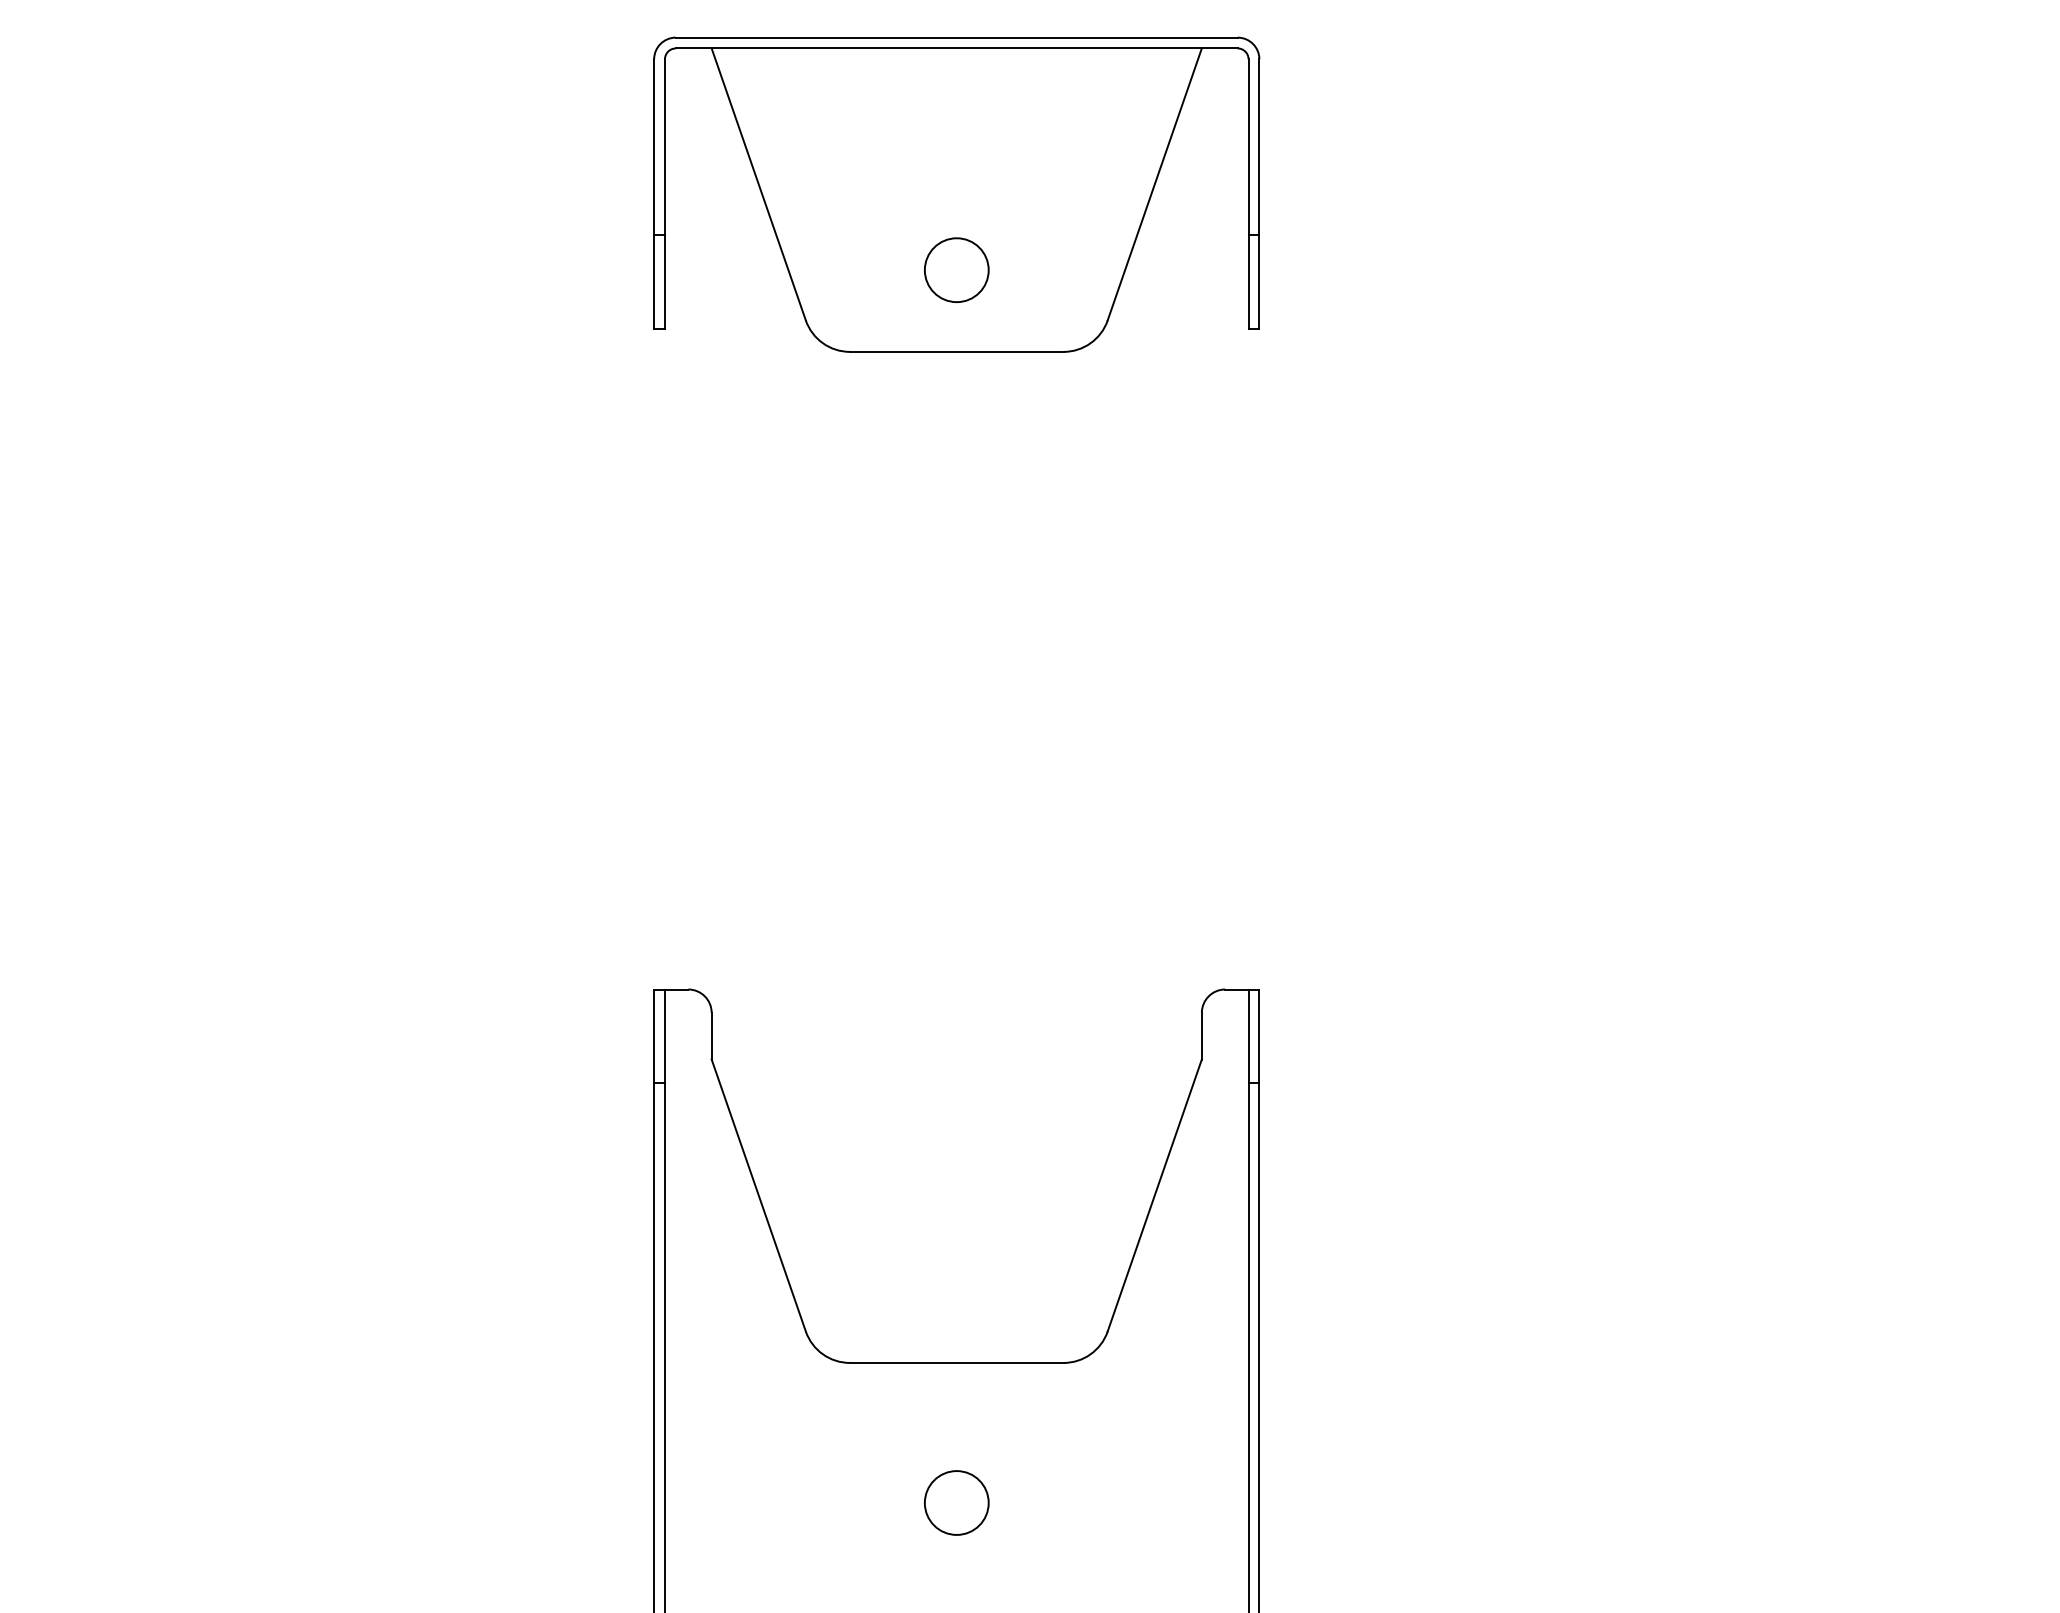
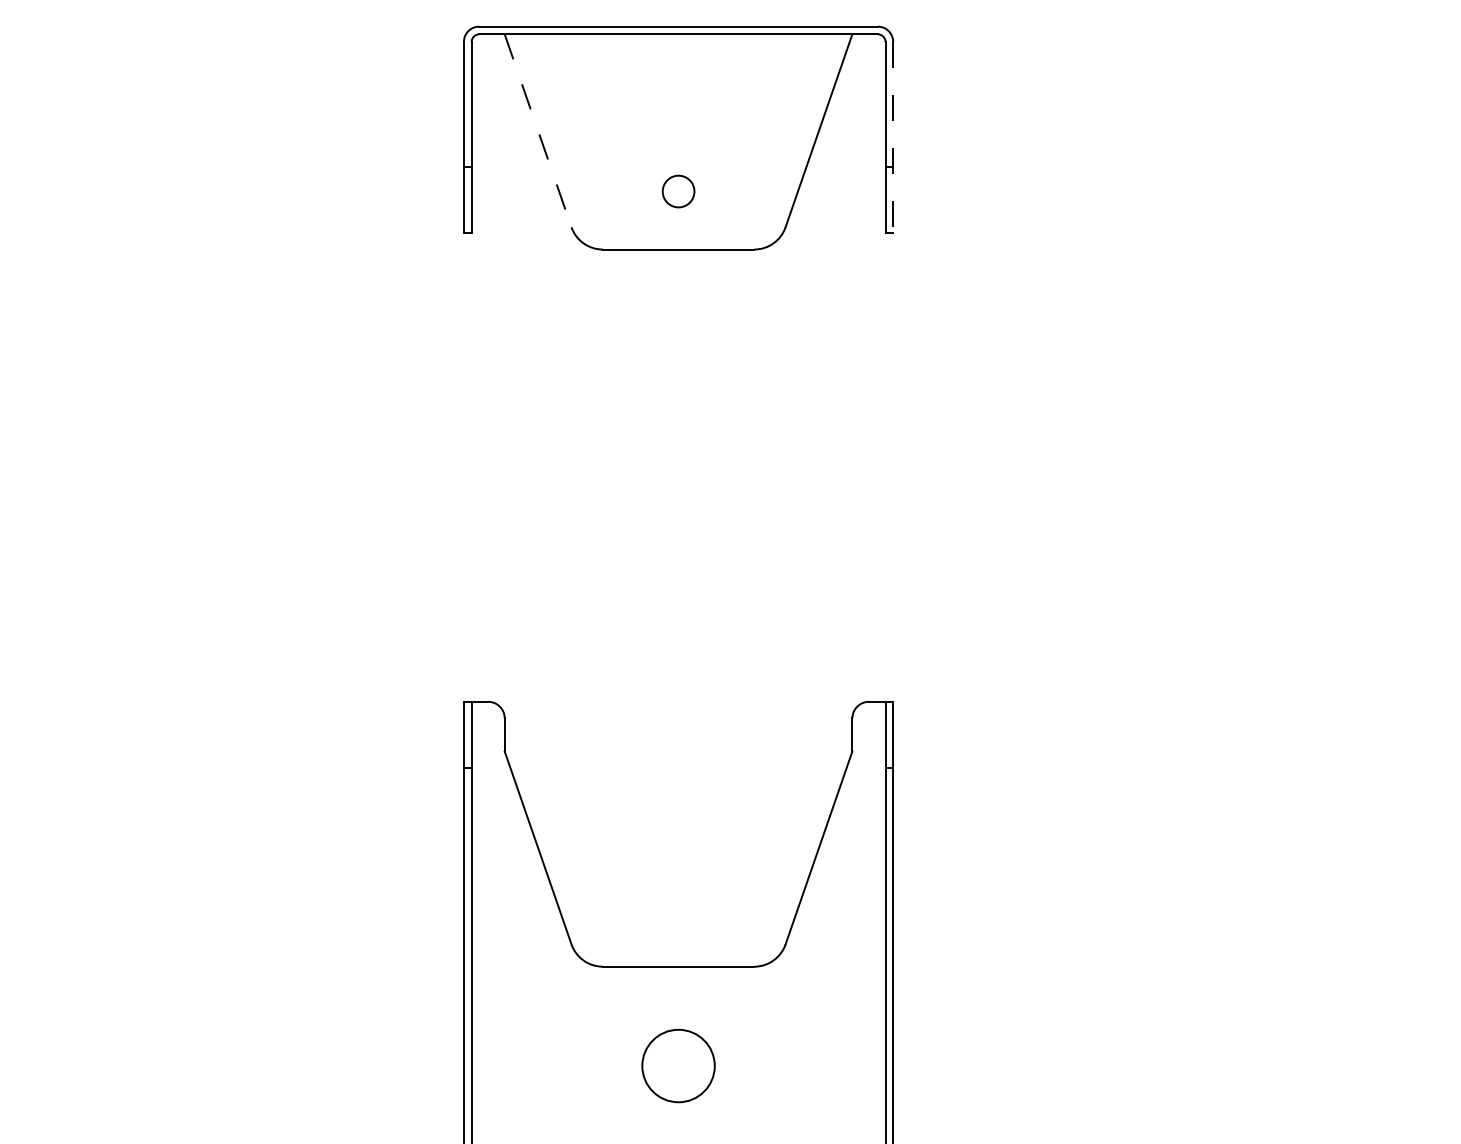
line: (758, 184) -> (537, 130), solid -> dashed
line: (1259, 193) -> (893, 137), solid -> dashed
circle: (956, 269) -> (678, 191), size x0.7
circle: (956, 1502) -> (678, 1065), size x1.6

